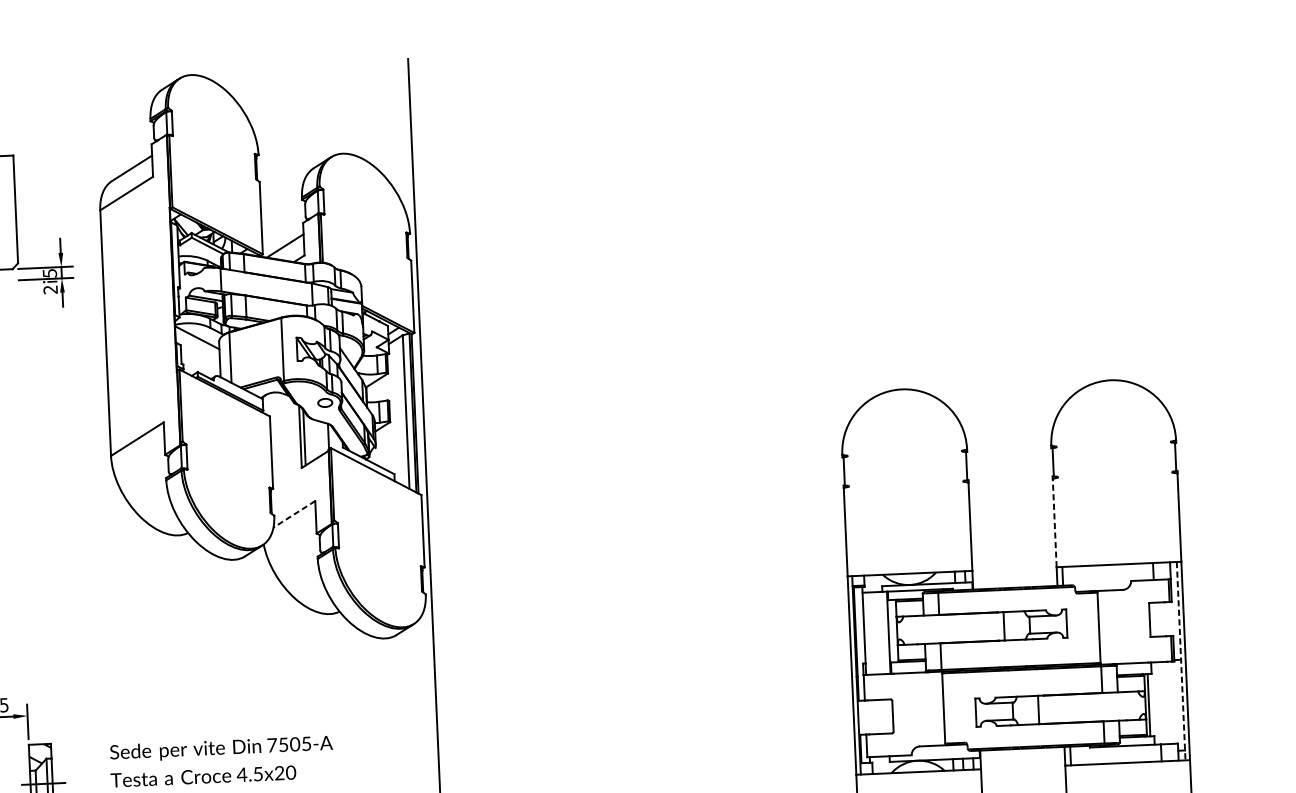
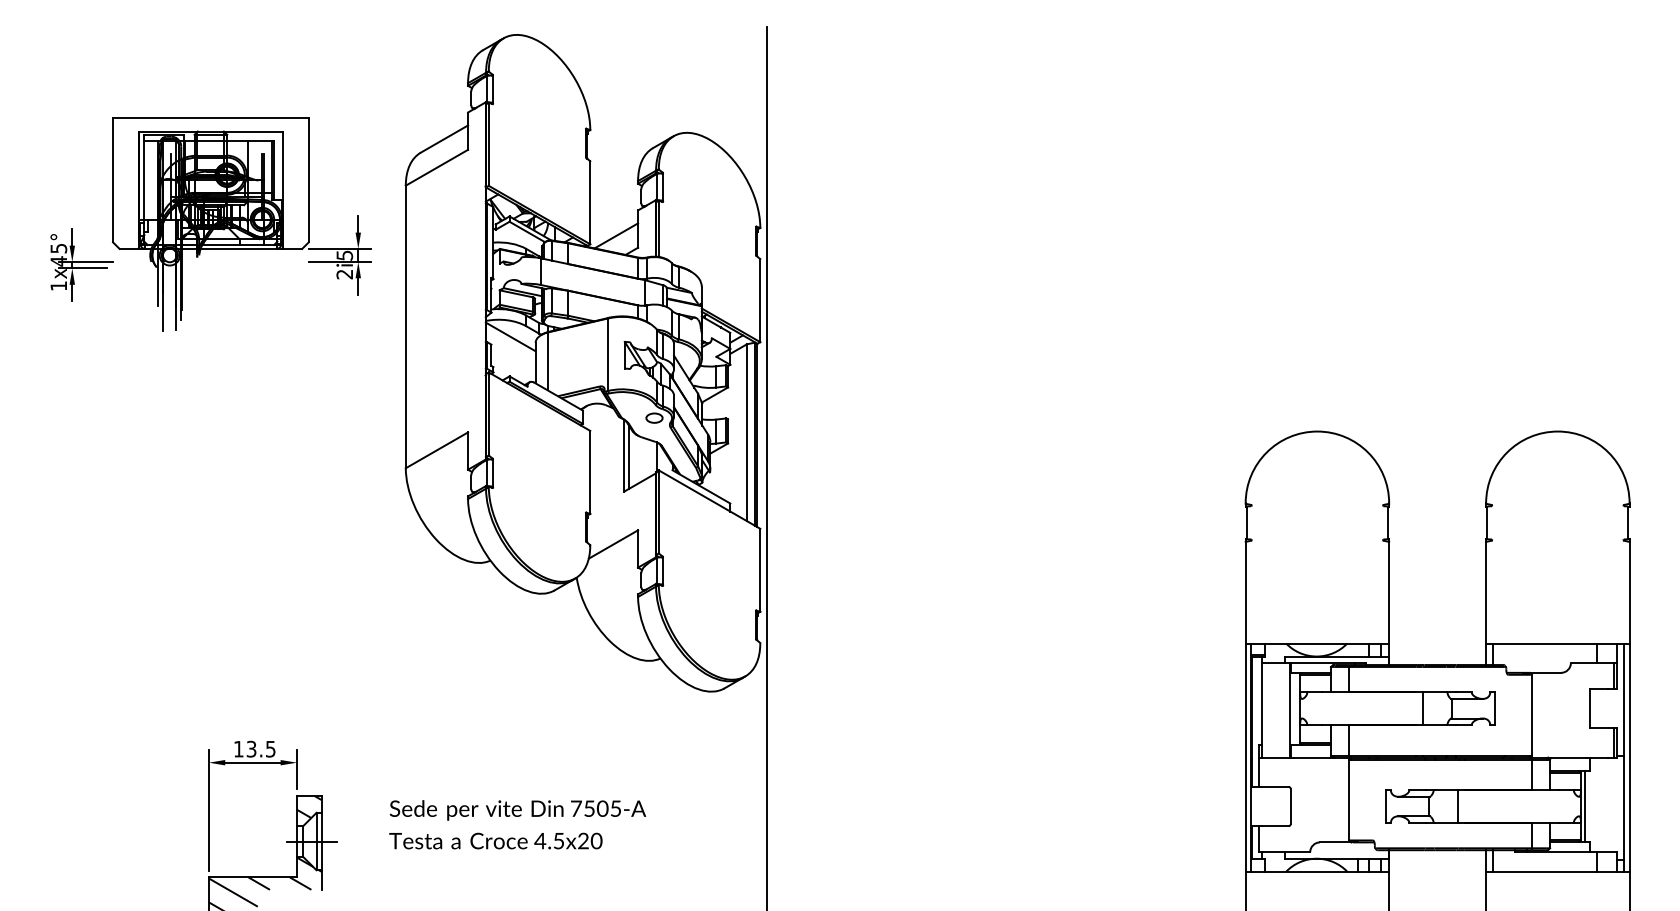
line: (294, 514) -> (613, 544), dashed -> solid
line: (1055, 522) -> (1486, 592), dashed -> solid
line: (1181, 661) -> (1624, 758), dashed -> solid

